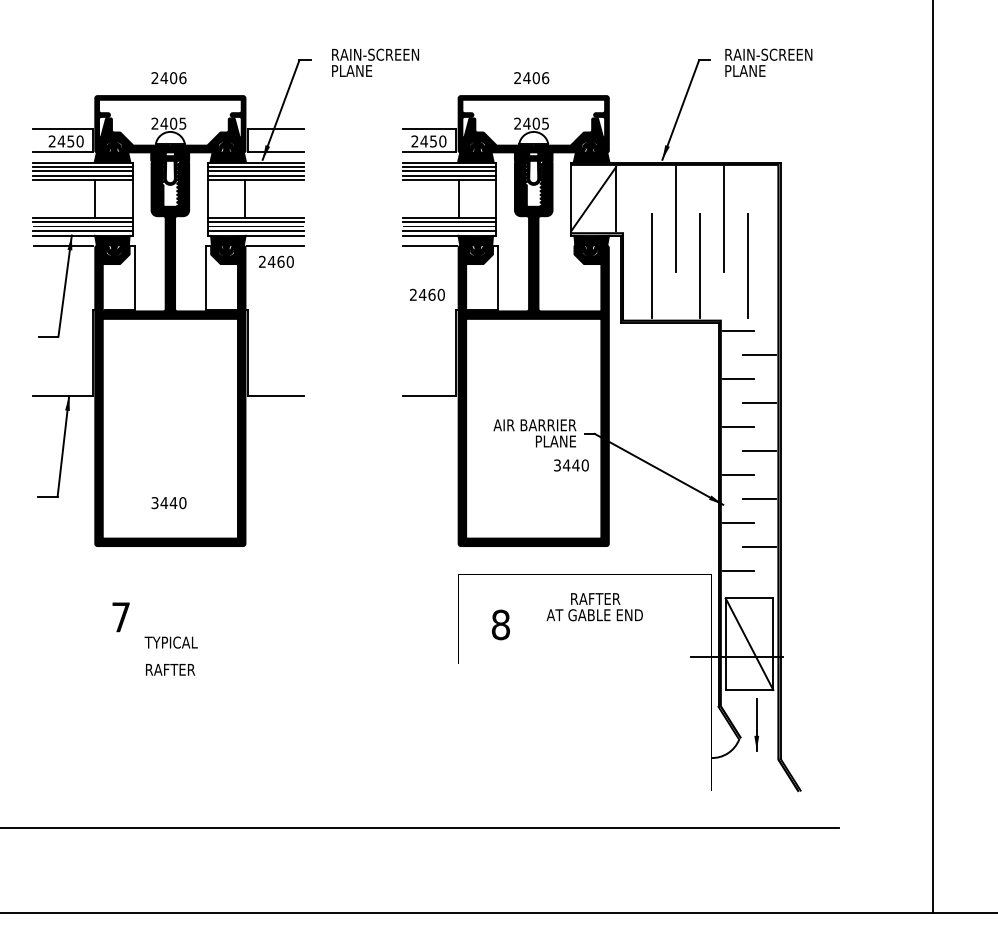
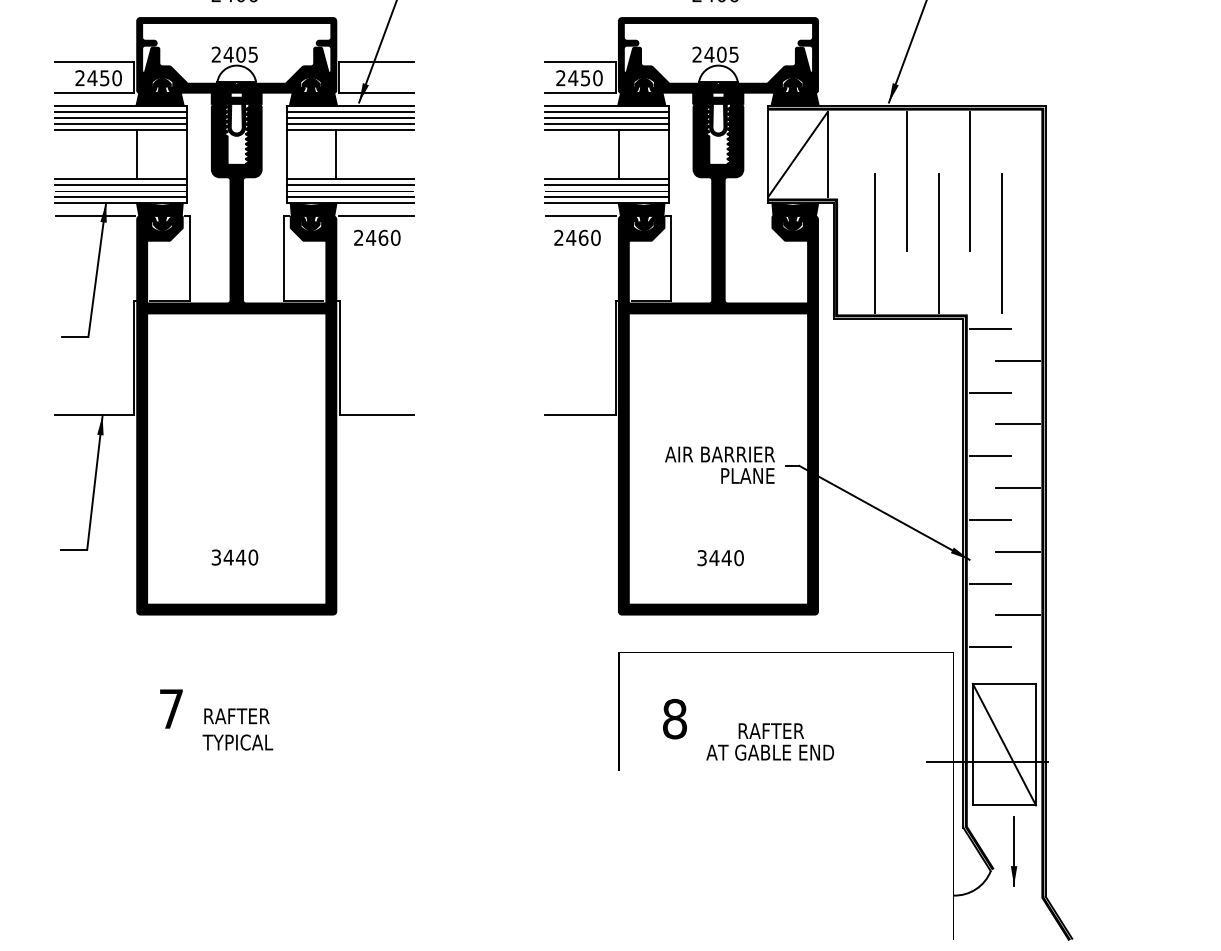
text: (427, 294) -> (577, 237), moved
text: (571, 465) -> (720, 558), moved
text: (594, 607) -> (769, 742), moved
text: (170, 669) -> (236, 715), moved

